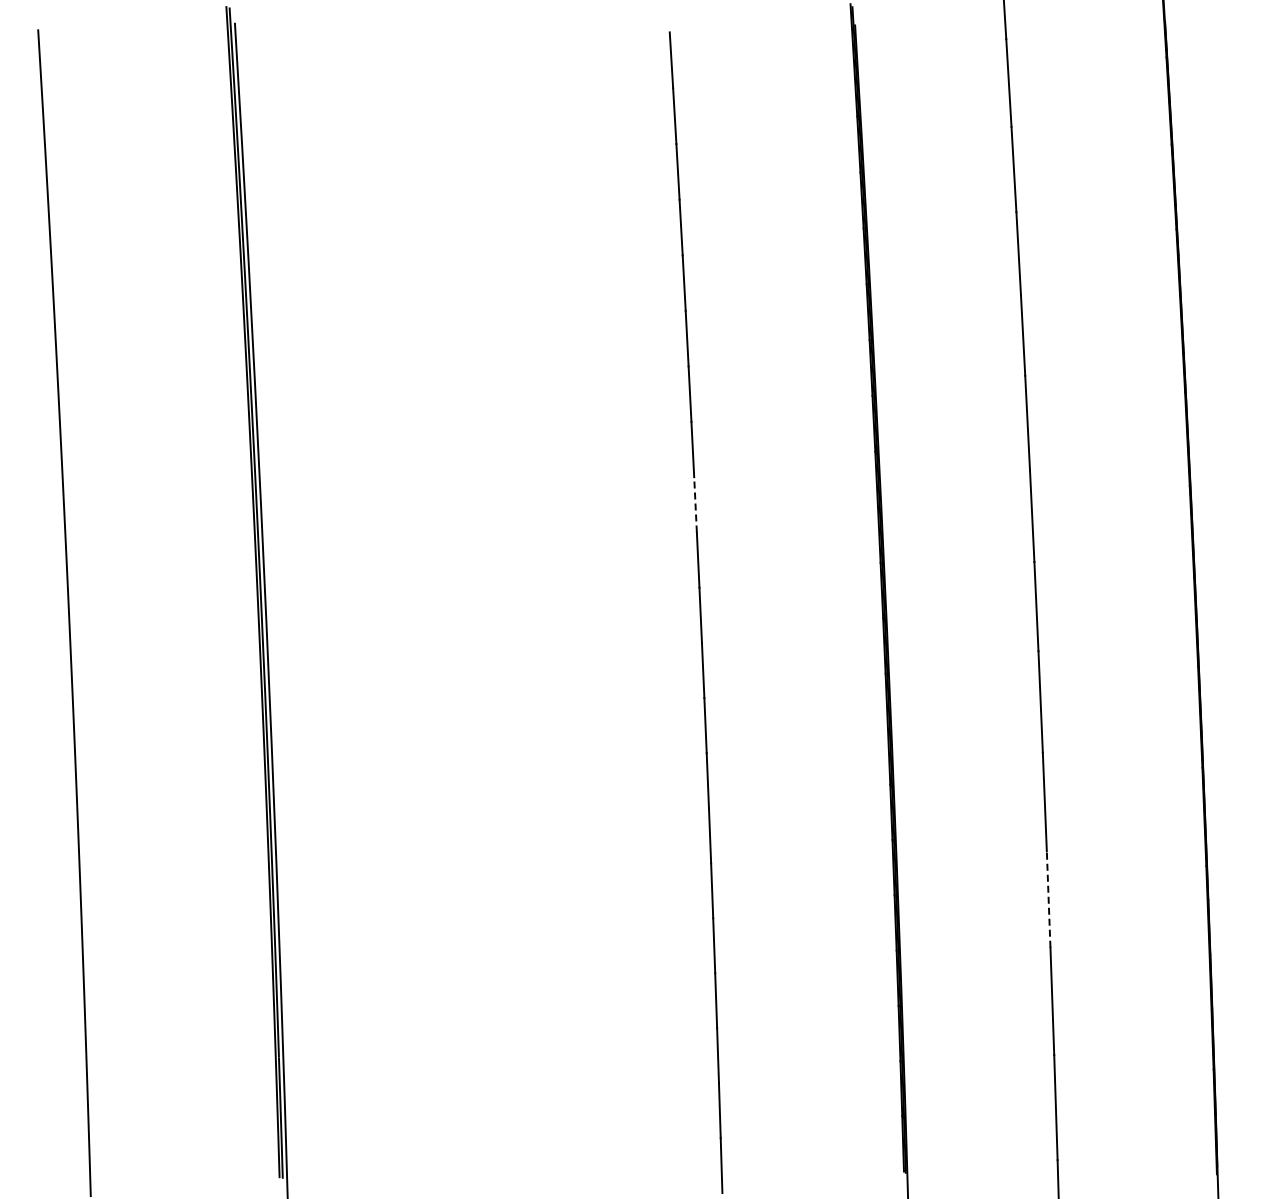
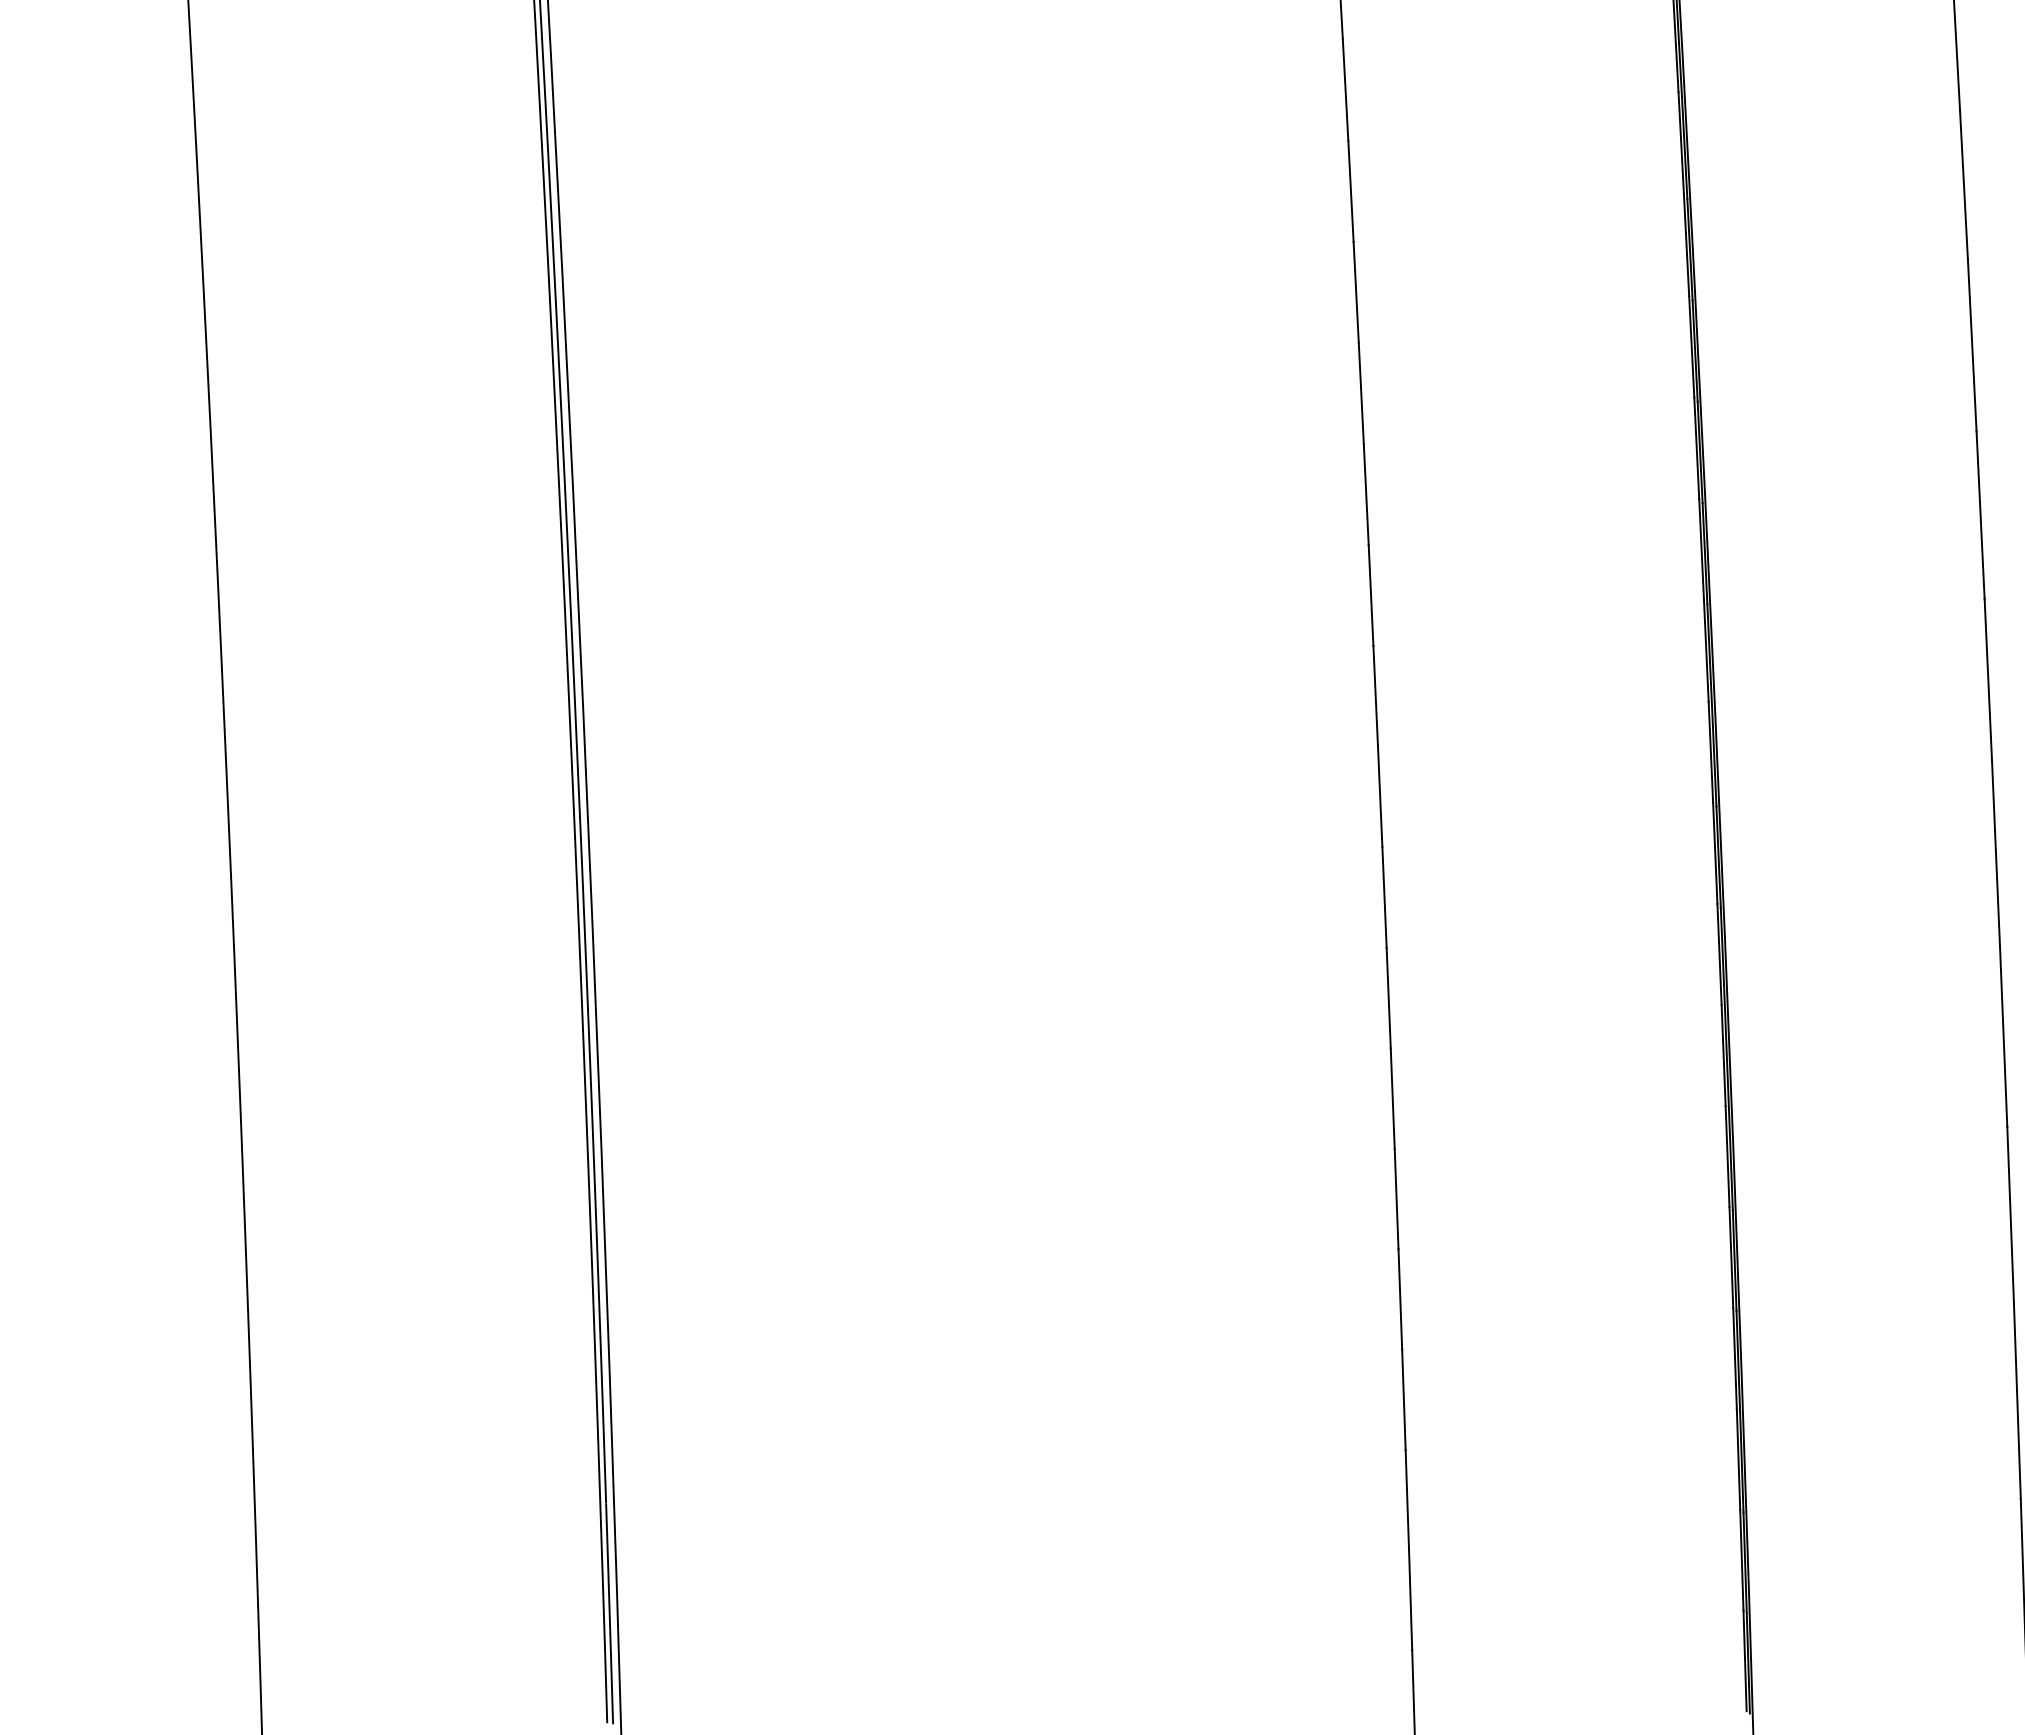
line: (695, 504) -> (1366, 493), dashed -> solid
line: (1048, 899) -> (2010, 1214), dashed -> solid

